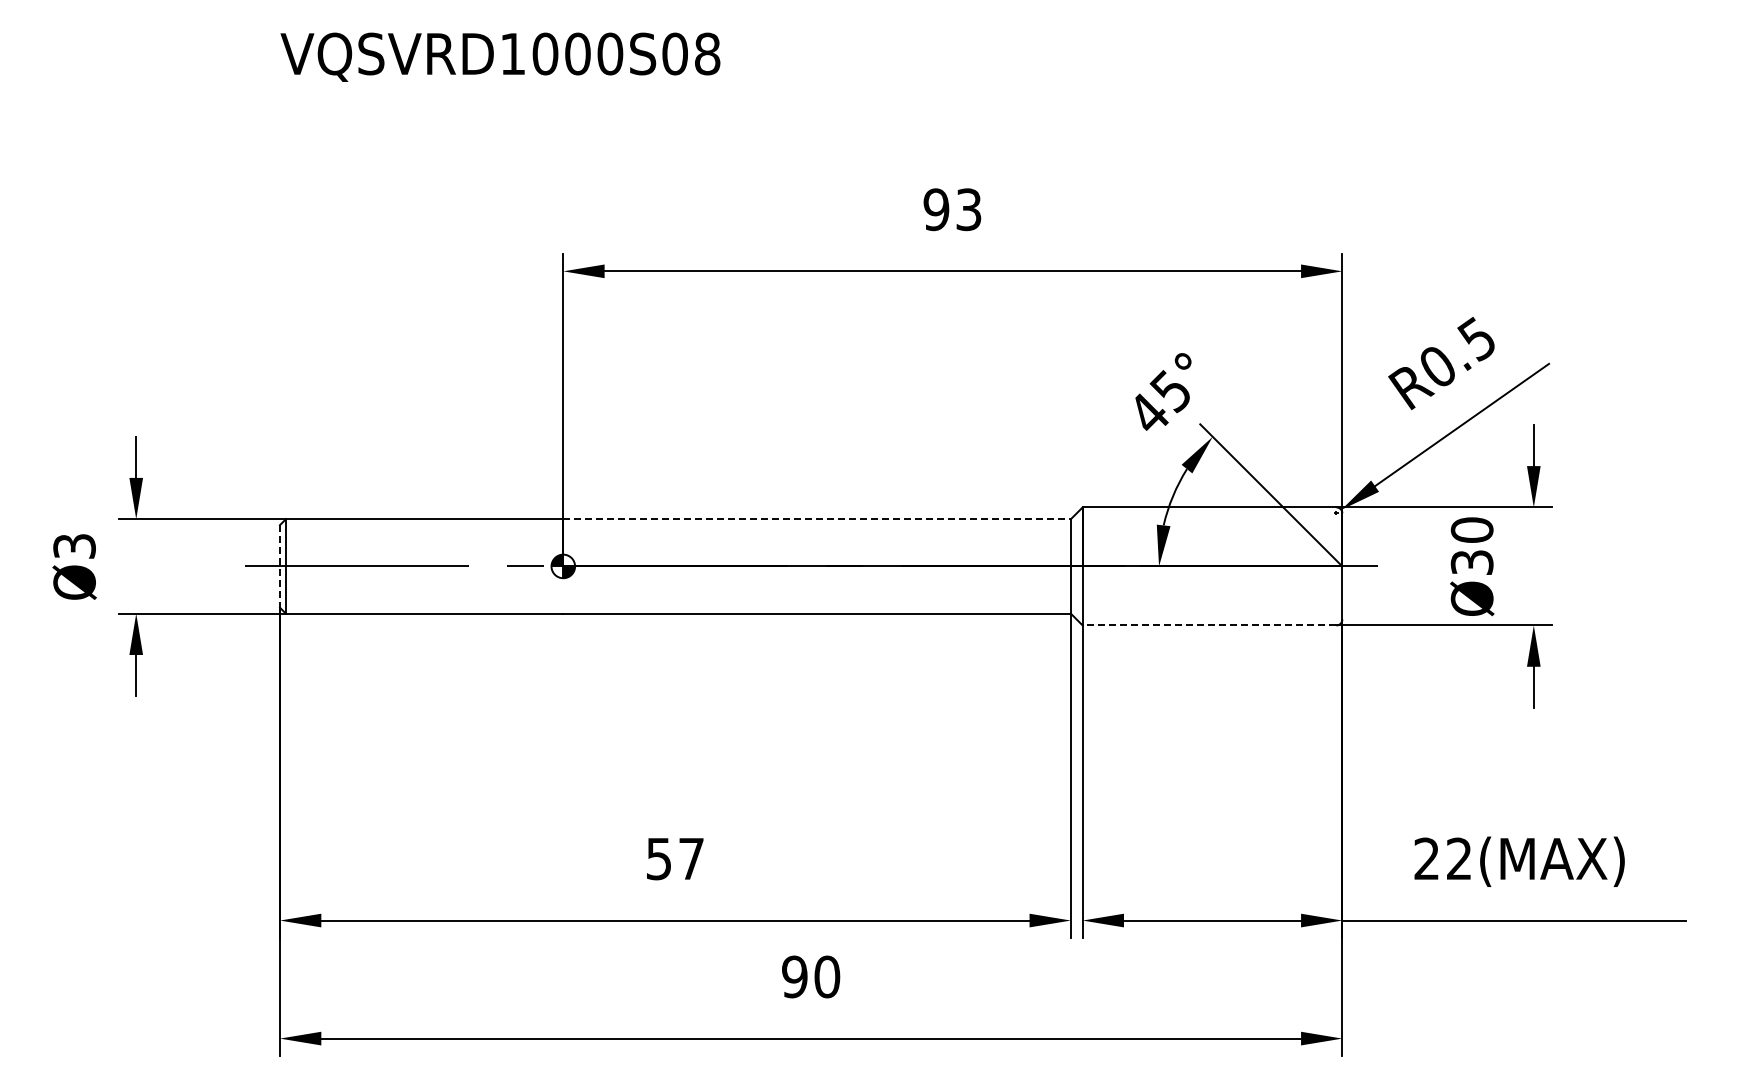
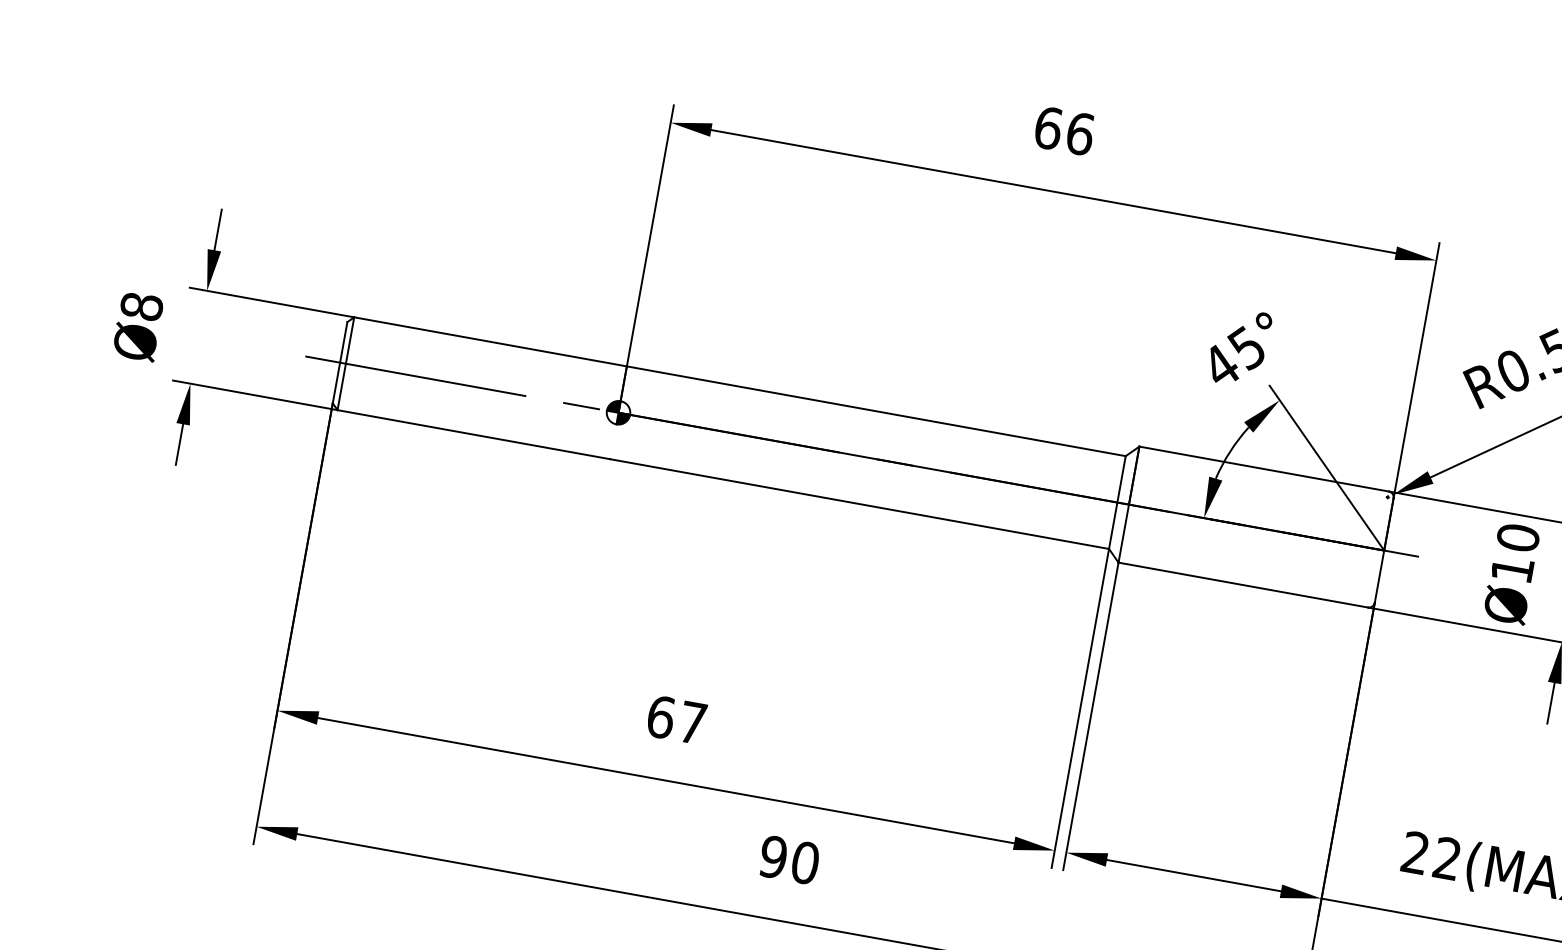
text: (952, 209) -> (1064, 130), 93 -> 66
line: (817, 519) -> (876, 411), dashed -> solid
text: (74, 546) -> (141, 306), Ø3 -> Ø8
text: (1471, 562) -> (1511, 569), Ø30 -> Ø10
line: (280, 566) -> (340, 362), dashed -> solid
line: (1209, 625) -> (1243, 585), dashed -> solid
text: (659, 858) -> (661, 716), 57 -> 67

